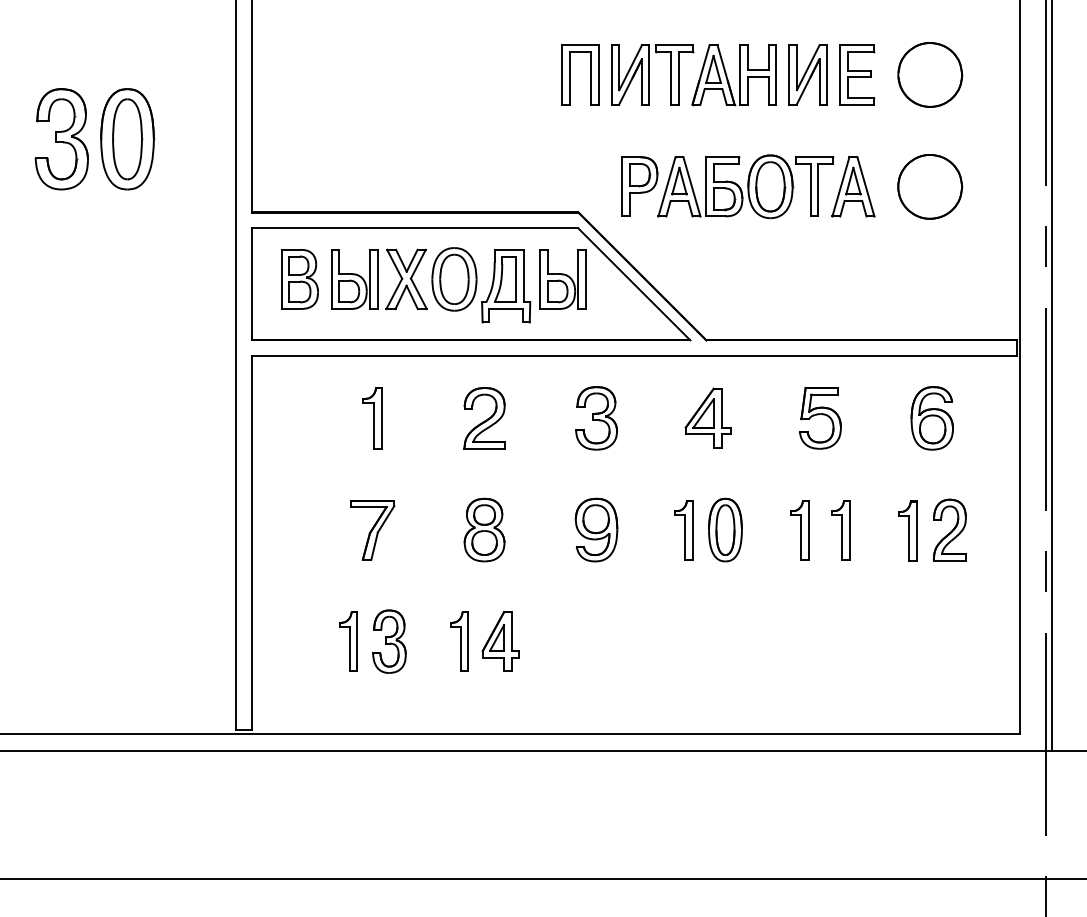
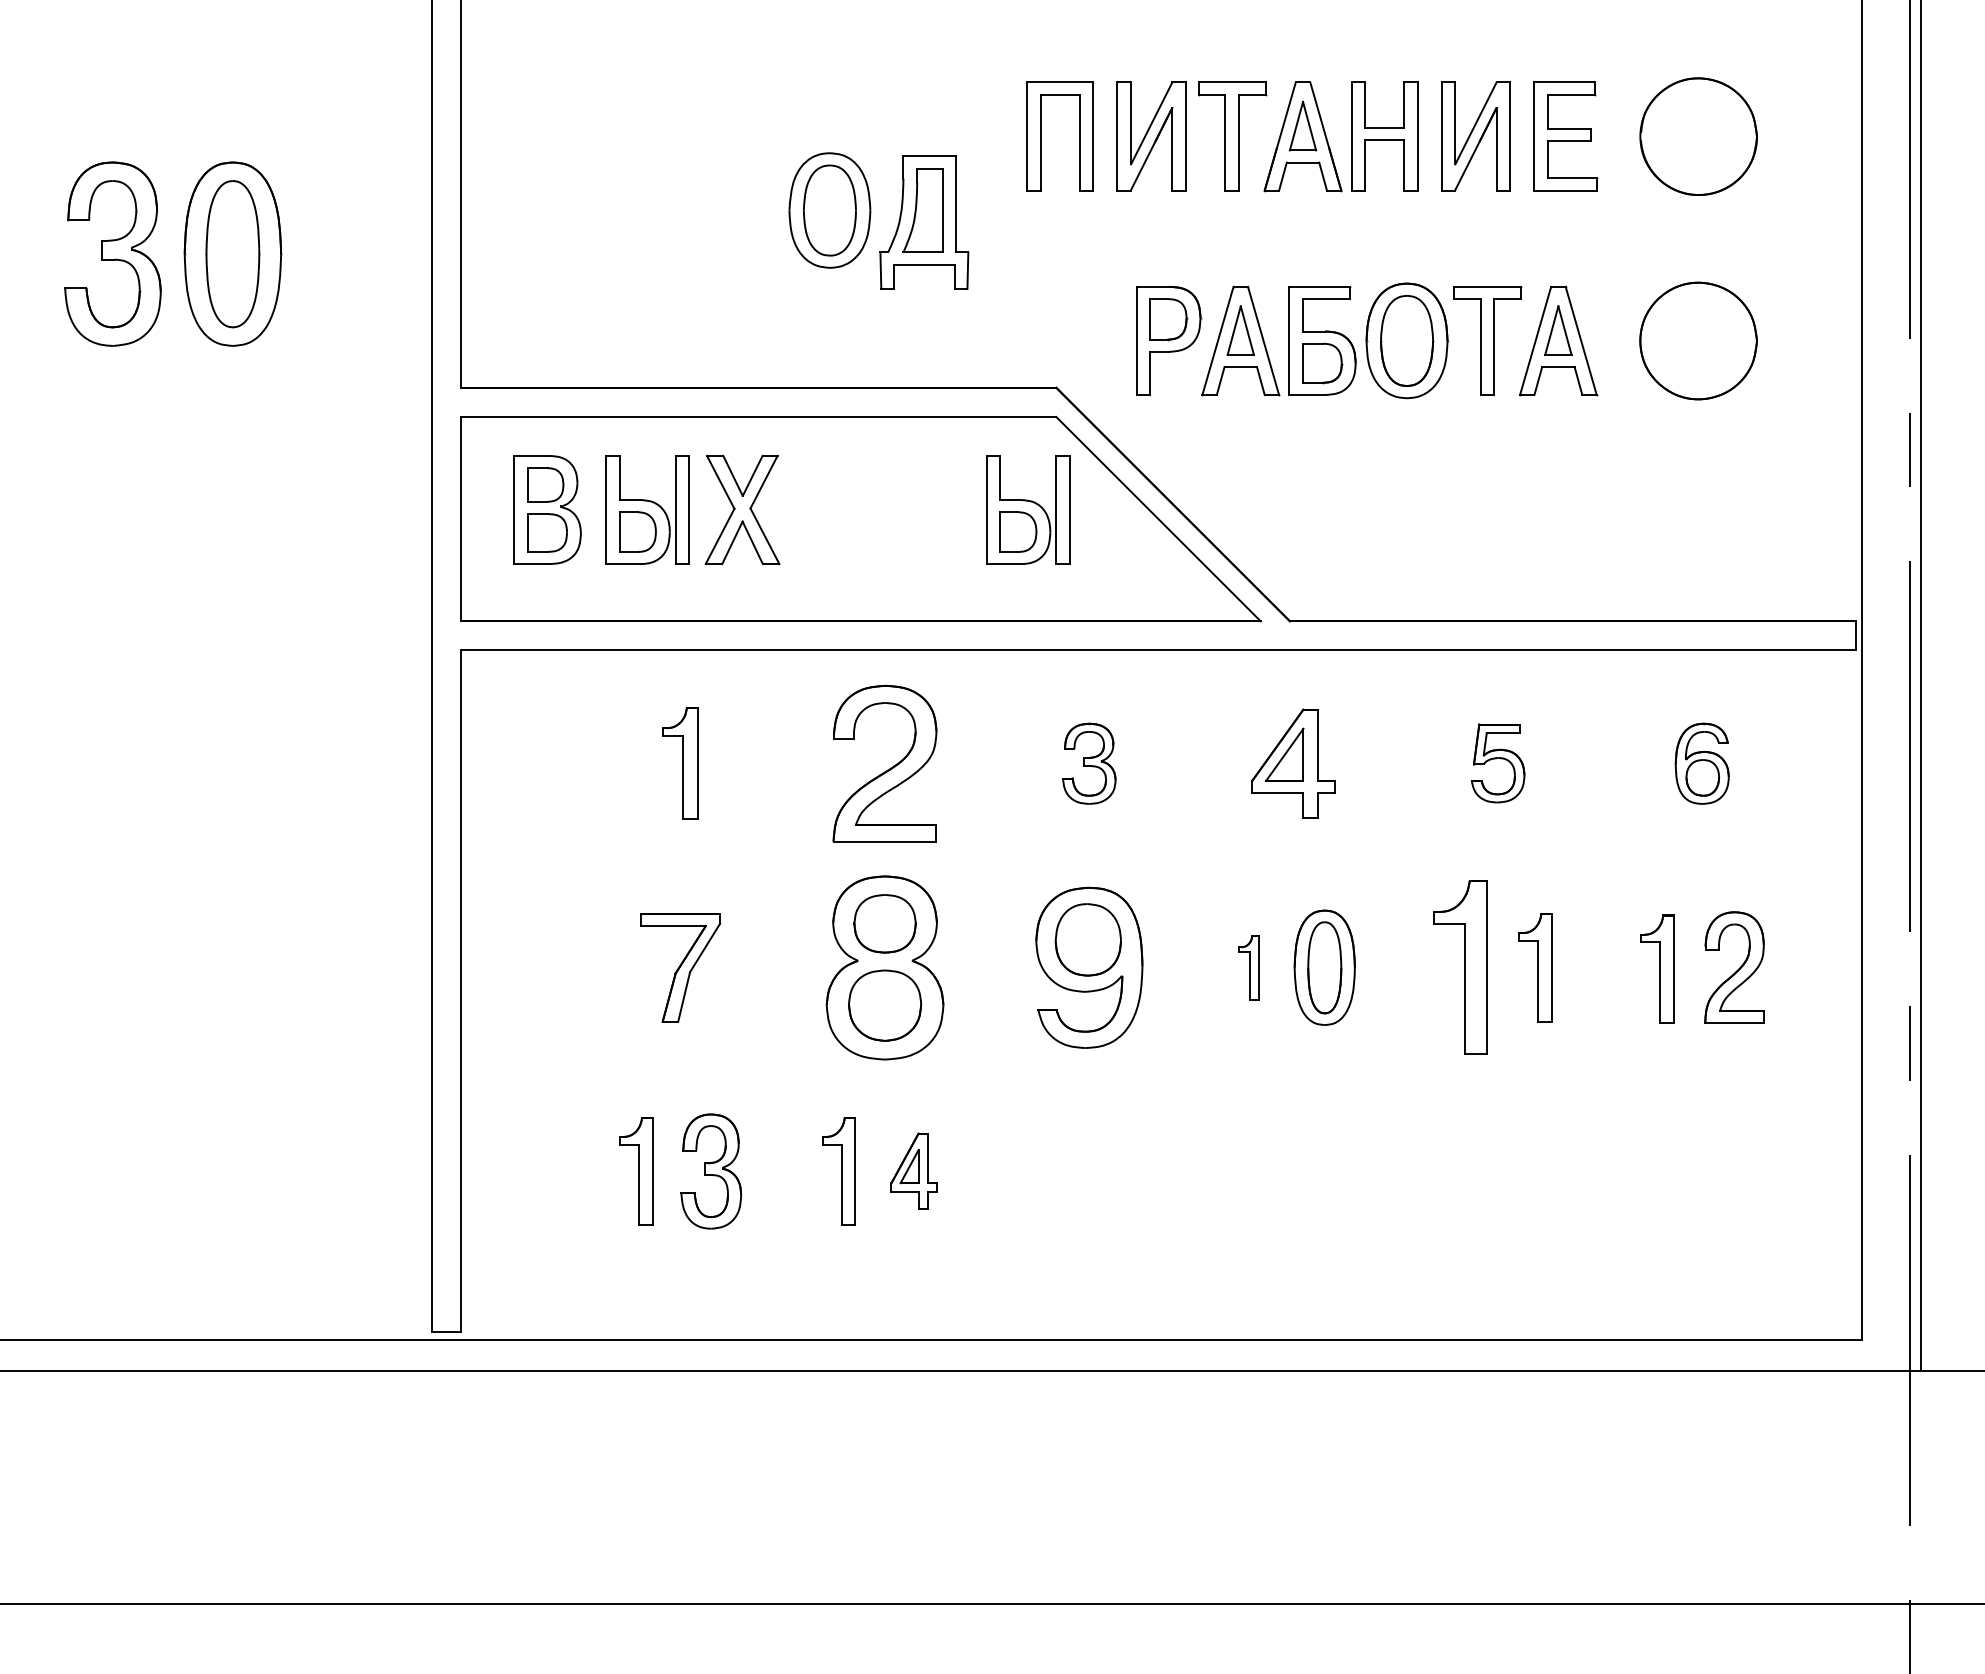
part: (481, 285) -> (879, 221), moved
part: (820, 417) -> (1498, 762), size x0.7
part: (484, 418) -> (884, 763), size x1.4
part: (596, 418) -> (1089, 763), size x0.7
part: (931, 418) -> (1700, 763), size x0.7
part: (484, 529) -> (884, 966), size x1.6
part: (596, 529) -> (1089, 966), size x1.4
part: (683, 530) -> (1248, 968), size x0.6
part: (799, 530) -> (1459, 968), size x1.6
part: (500, 641) -> (913, 1171), size x0.7

